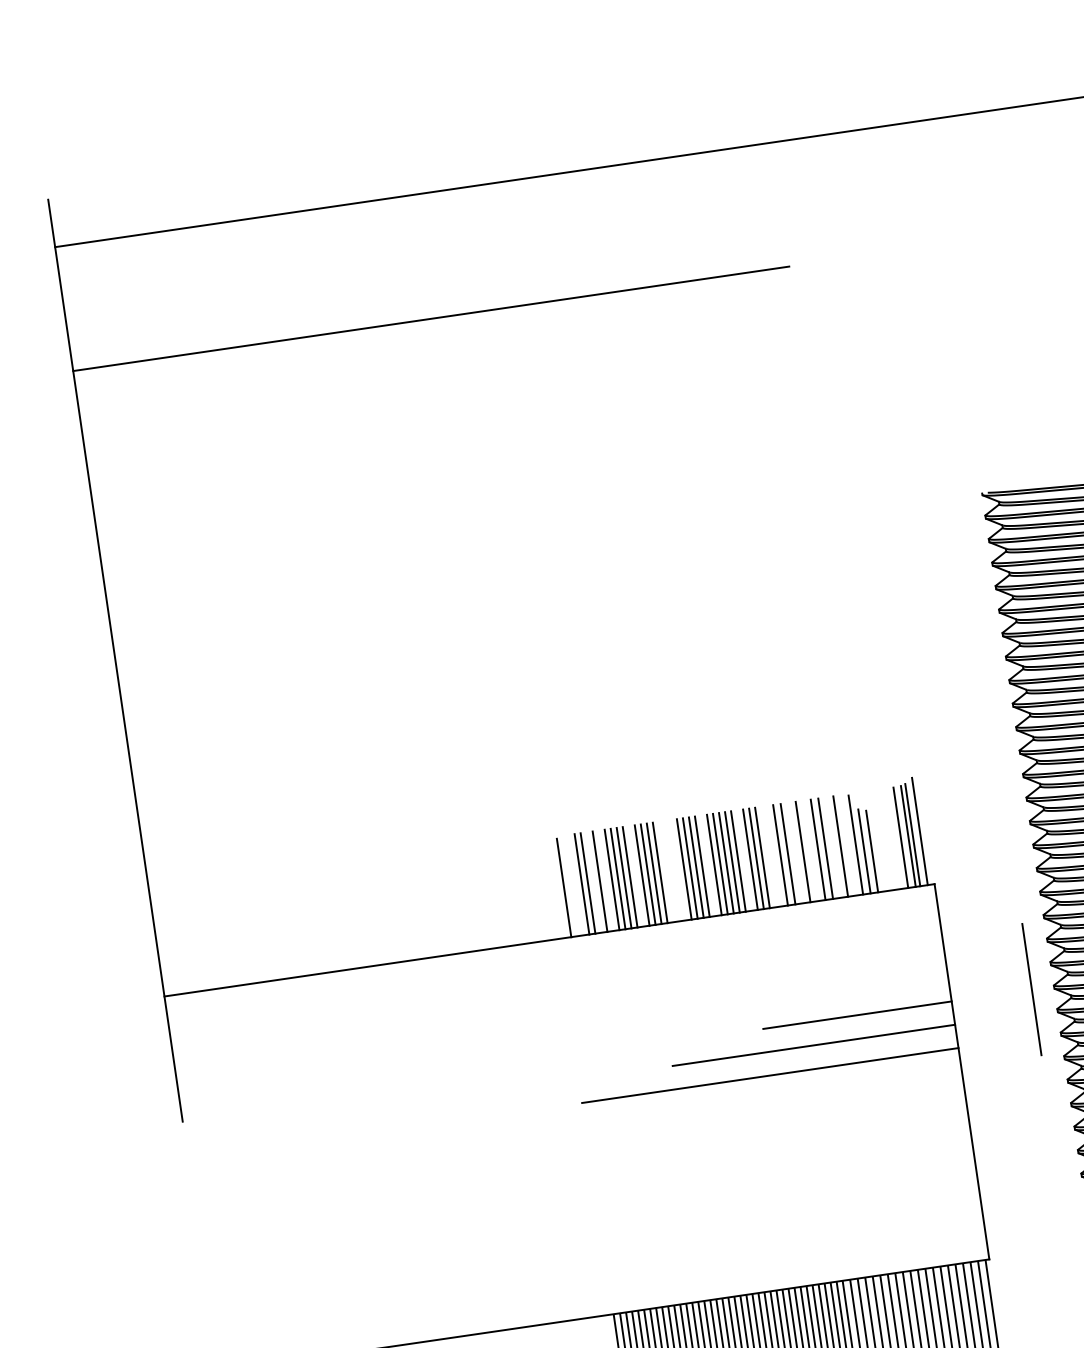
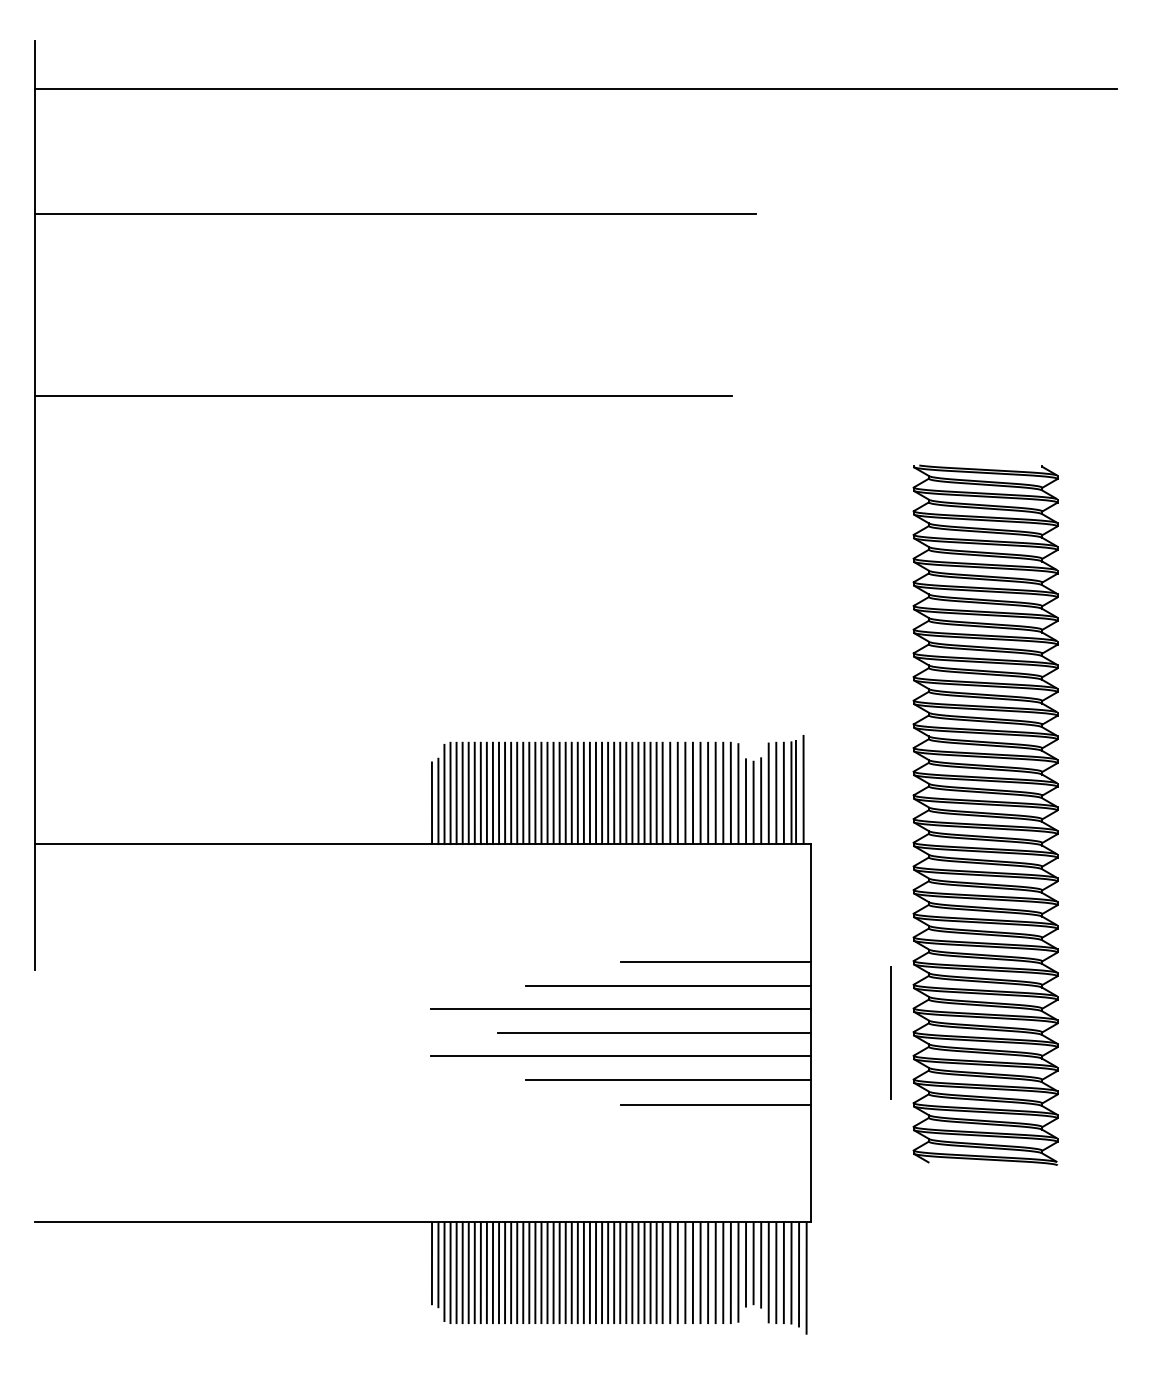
line: (445, 500) -> (383, 395), added
line: (893, 838) -> (776, 792), added
line: (885, 840) -> (768, 793), added
line: (847, 844) -> (730, 792), added
line: (832, 846) -> (715, 792), added
line: (879, 848) -> (761, 800), added
line: (810, 850) -> (692, 792), added
line: (795, 852) -> (677, 792), added
line: (774, 855) -> (656, 792), added
line: (768, 856) -> (650, 792), added
line: (744, 859) -> (626, 792), added
line: (707, 866) -> (589, 793), added
line: (678, 870) -> (559, 793), added
line: (672, 871) -> (553, 793), added
line: (666, 872) -> (547, 793), added
line: (636, 876) -> (517, 793), added
line: (605, 880) -> (486, 793), added
line: (593, 882) -> (474, 793), added
line: (575, 885) -> (456, 793), added
line: (569, 886) -> (450, 793), added
line: (559, 895) -> (438, 801), added
line: (552, 897) -> (431, 802), added
line: (1031, 989) -> (890, 1032), moved
line: (806, 1094) -> (653, 1032), added
line: (776, 1122) -> (620, 1056), added
line: (827, 1138) -> (668, 1079), added
line: (878, 1156) -> (715, 1104), added

